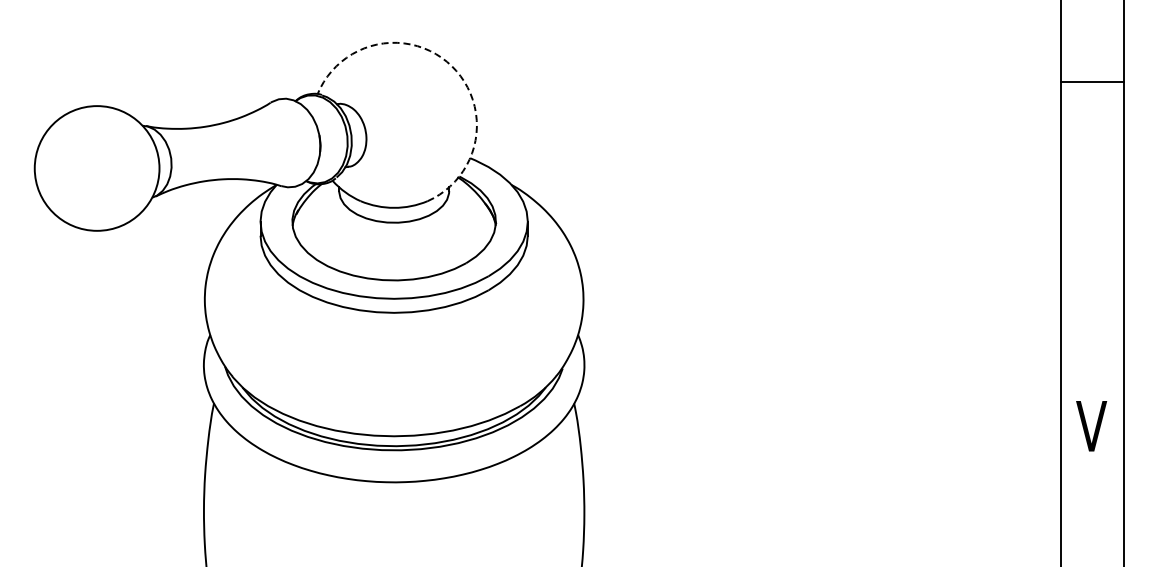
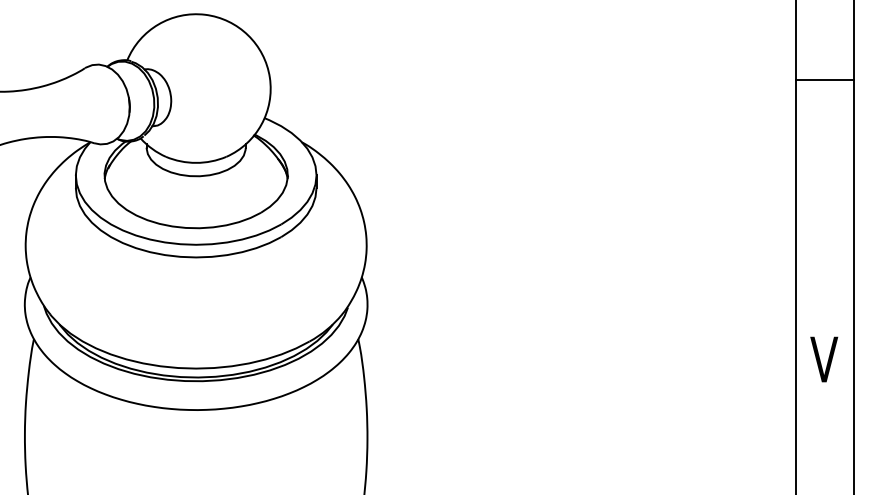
arc: (451, 66) -> (247, 35), dashed -> solid
line: (1092, 82) -> (825, 79), moved

